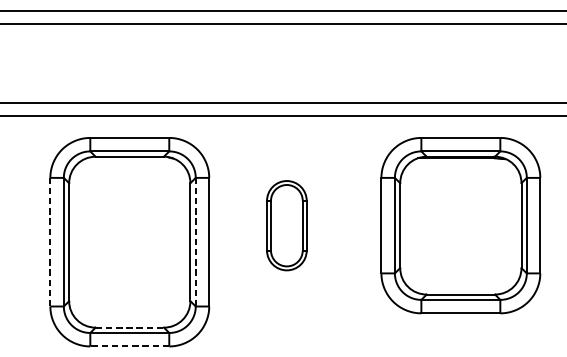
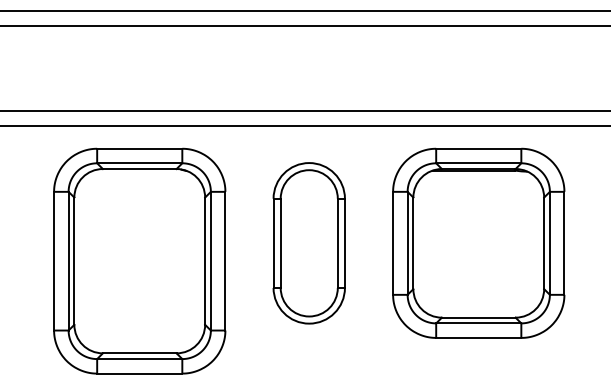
part: (460, 224) -> (478, 242), moved
part: (286, 225) -> (308, 243), size x1.67
line: (50, 241) -> (54, 260), dashed -> solid
line: (195, 241) -> (210, 260), dashed -> solid
line: (129, 327) -> (139, 353), dashed -> solid
line: (129, 346) -> (139, 373), dashed -> solid

